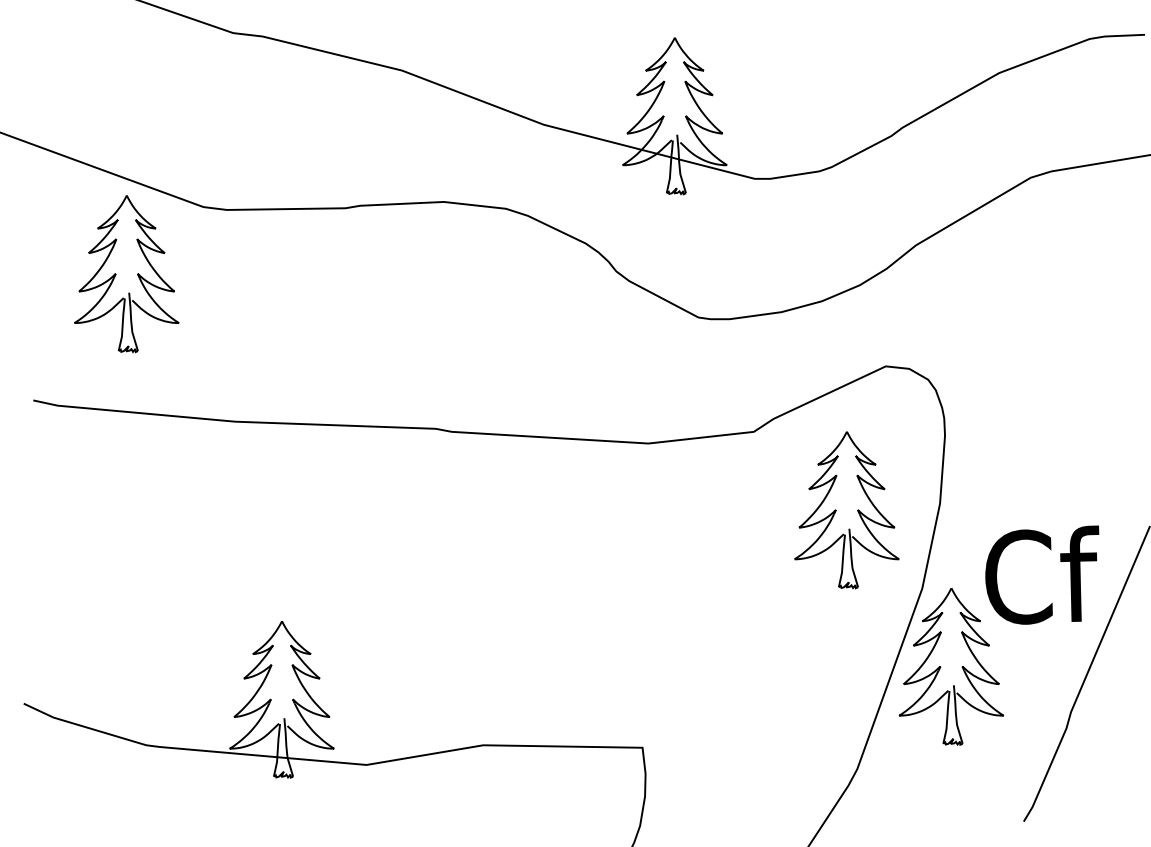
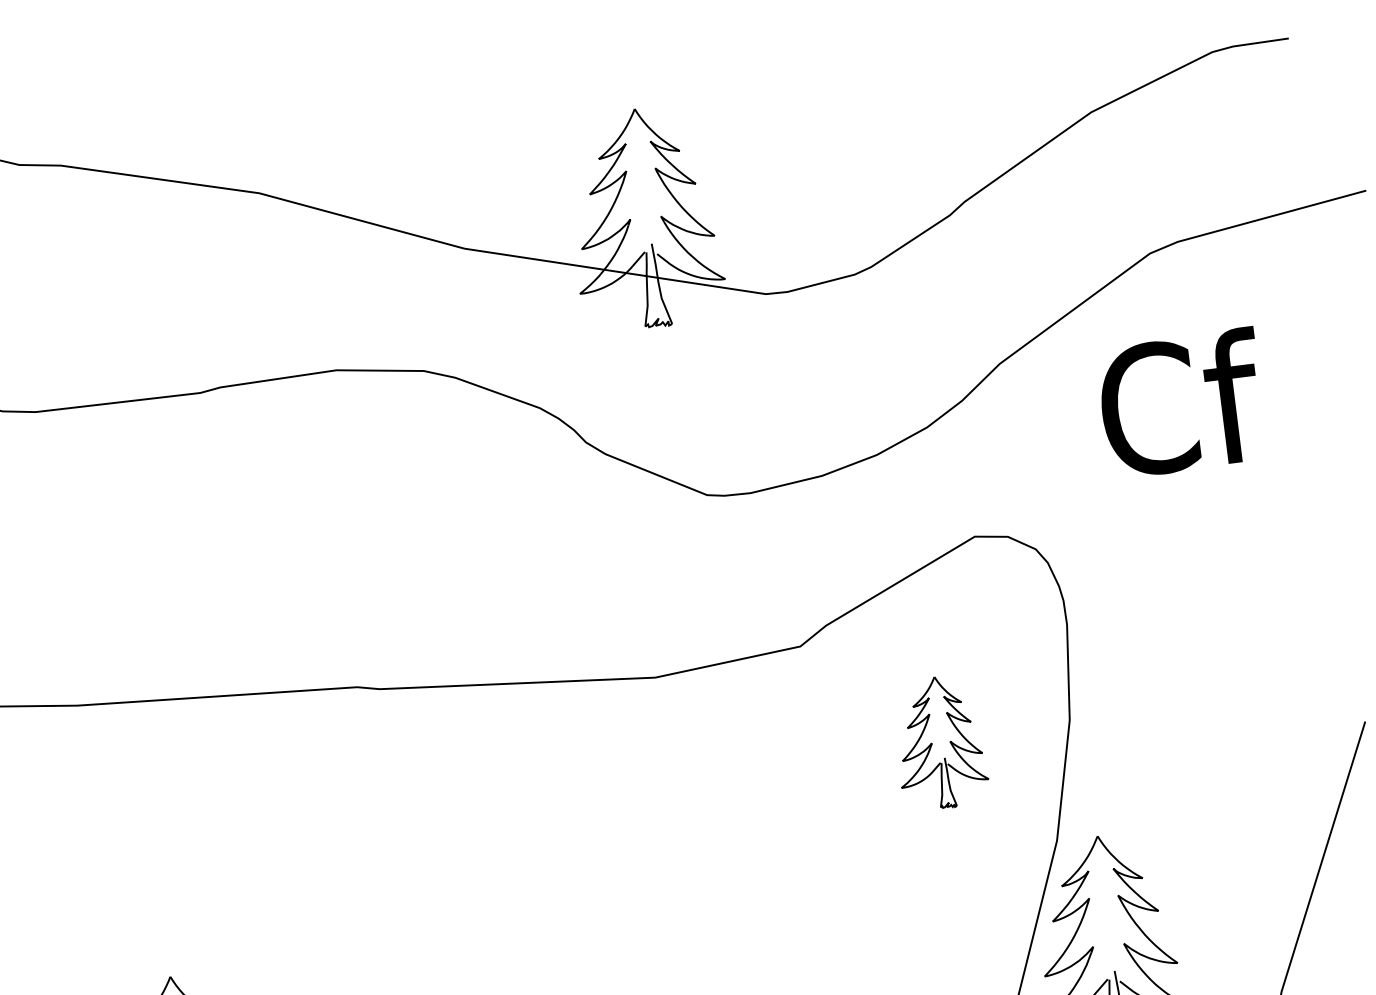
part: (846, 510) -> (940, 742), size x0.6
text: (1042, 574) -> (1181, 401), moved

